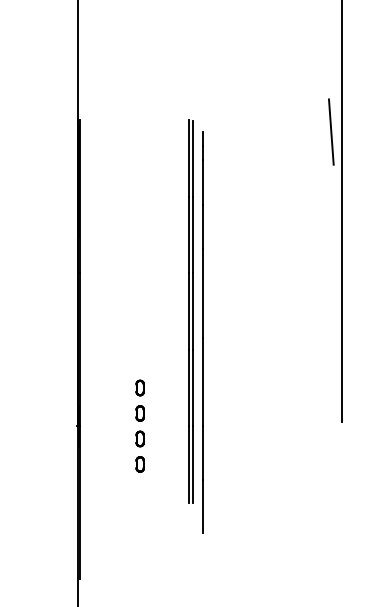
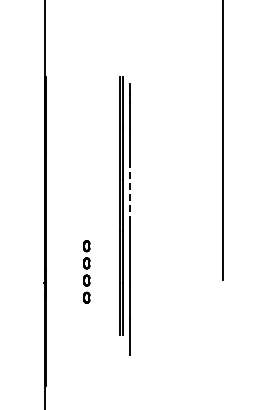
line: (330, 132) -> (215, 84), removed
line: (203, 293) -> (129, 193), solid -> dashed
part: (139, 425) -> (86, 271), moved

